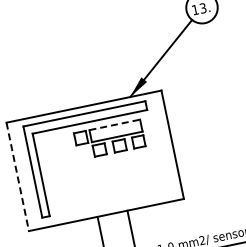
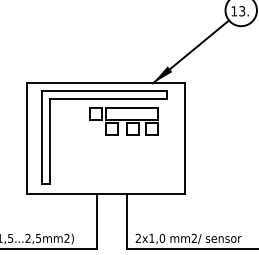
line: (115, 124) -> (132, 107), dashed -> solid
line: (17, 177) -> (26, 139), dashed -> solid

